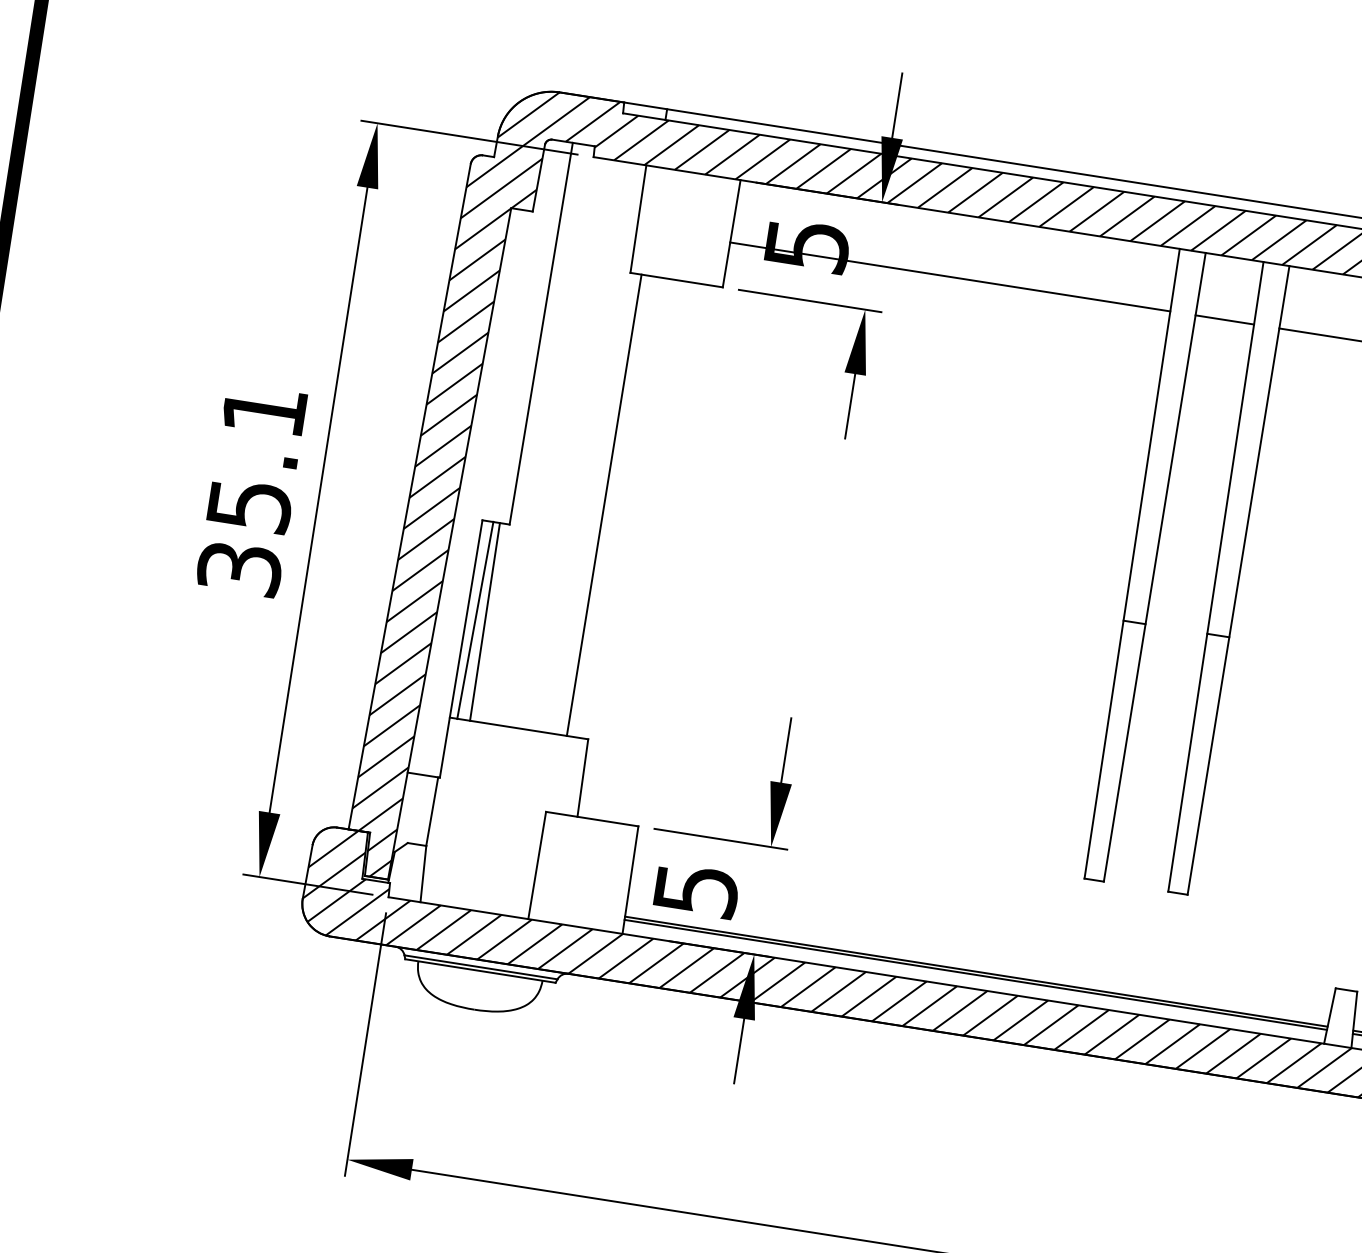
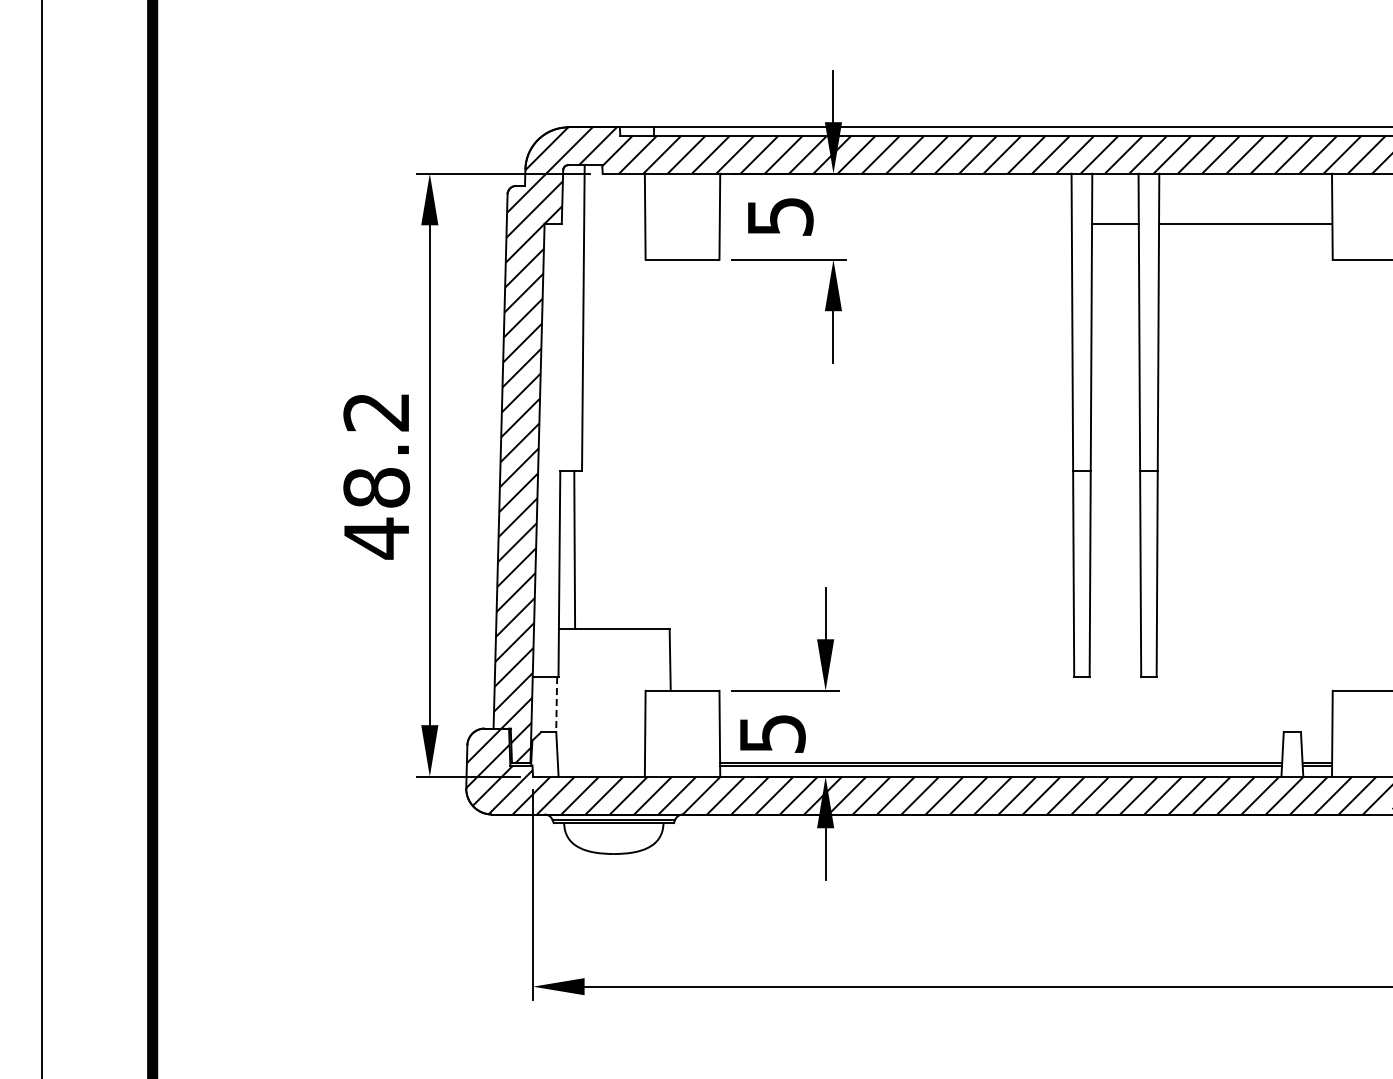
line: (949, 276) -> (895, 223), removed
text: (251, 491) -> (376, 476), 35.1 -> 48.2
line: (604, 504) -> (653, 443), removed
line: (474, 619) -> (566, 549), removed
line: (432, 811) -> (556, 704), solid -> dashed

